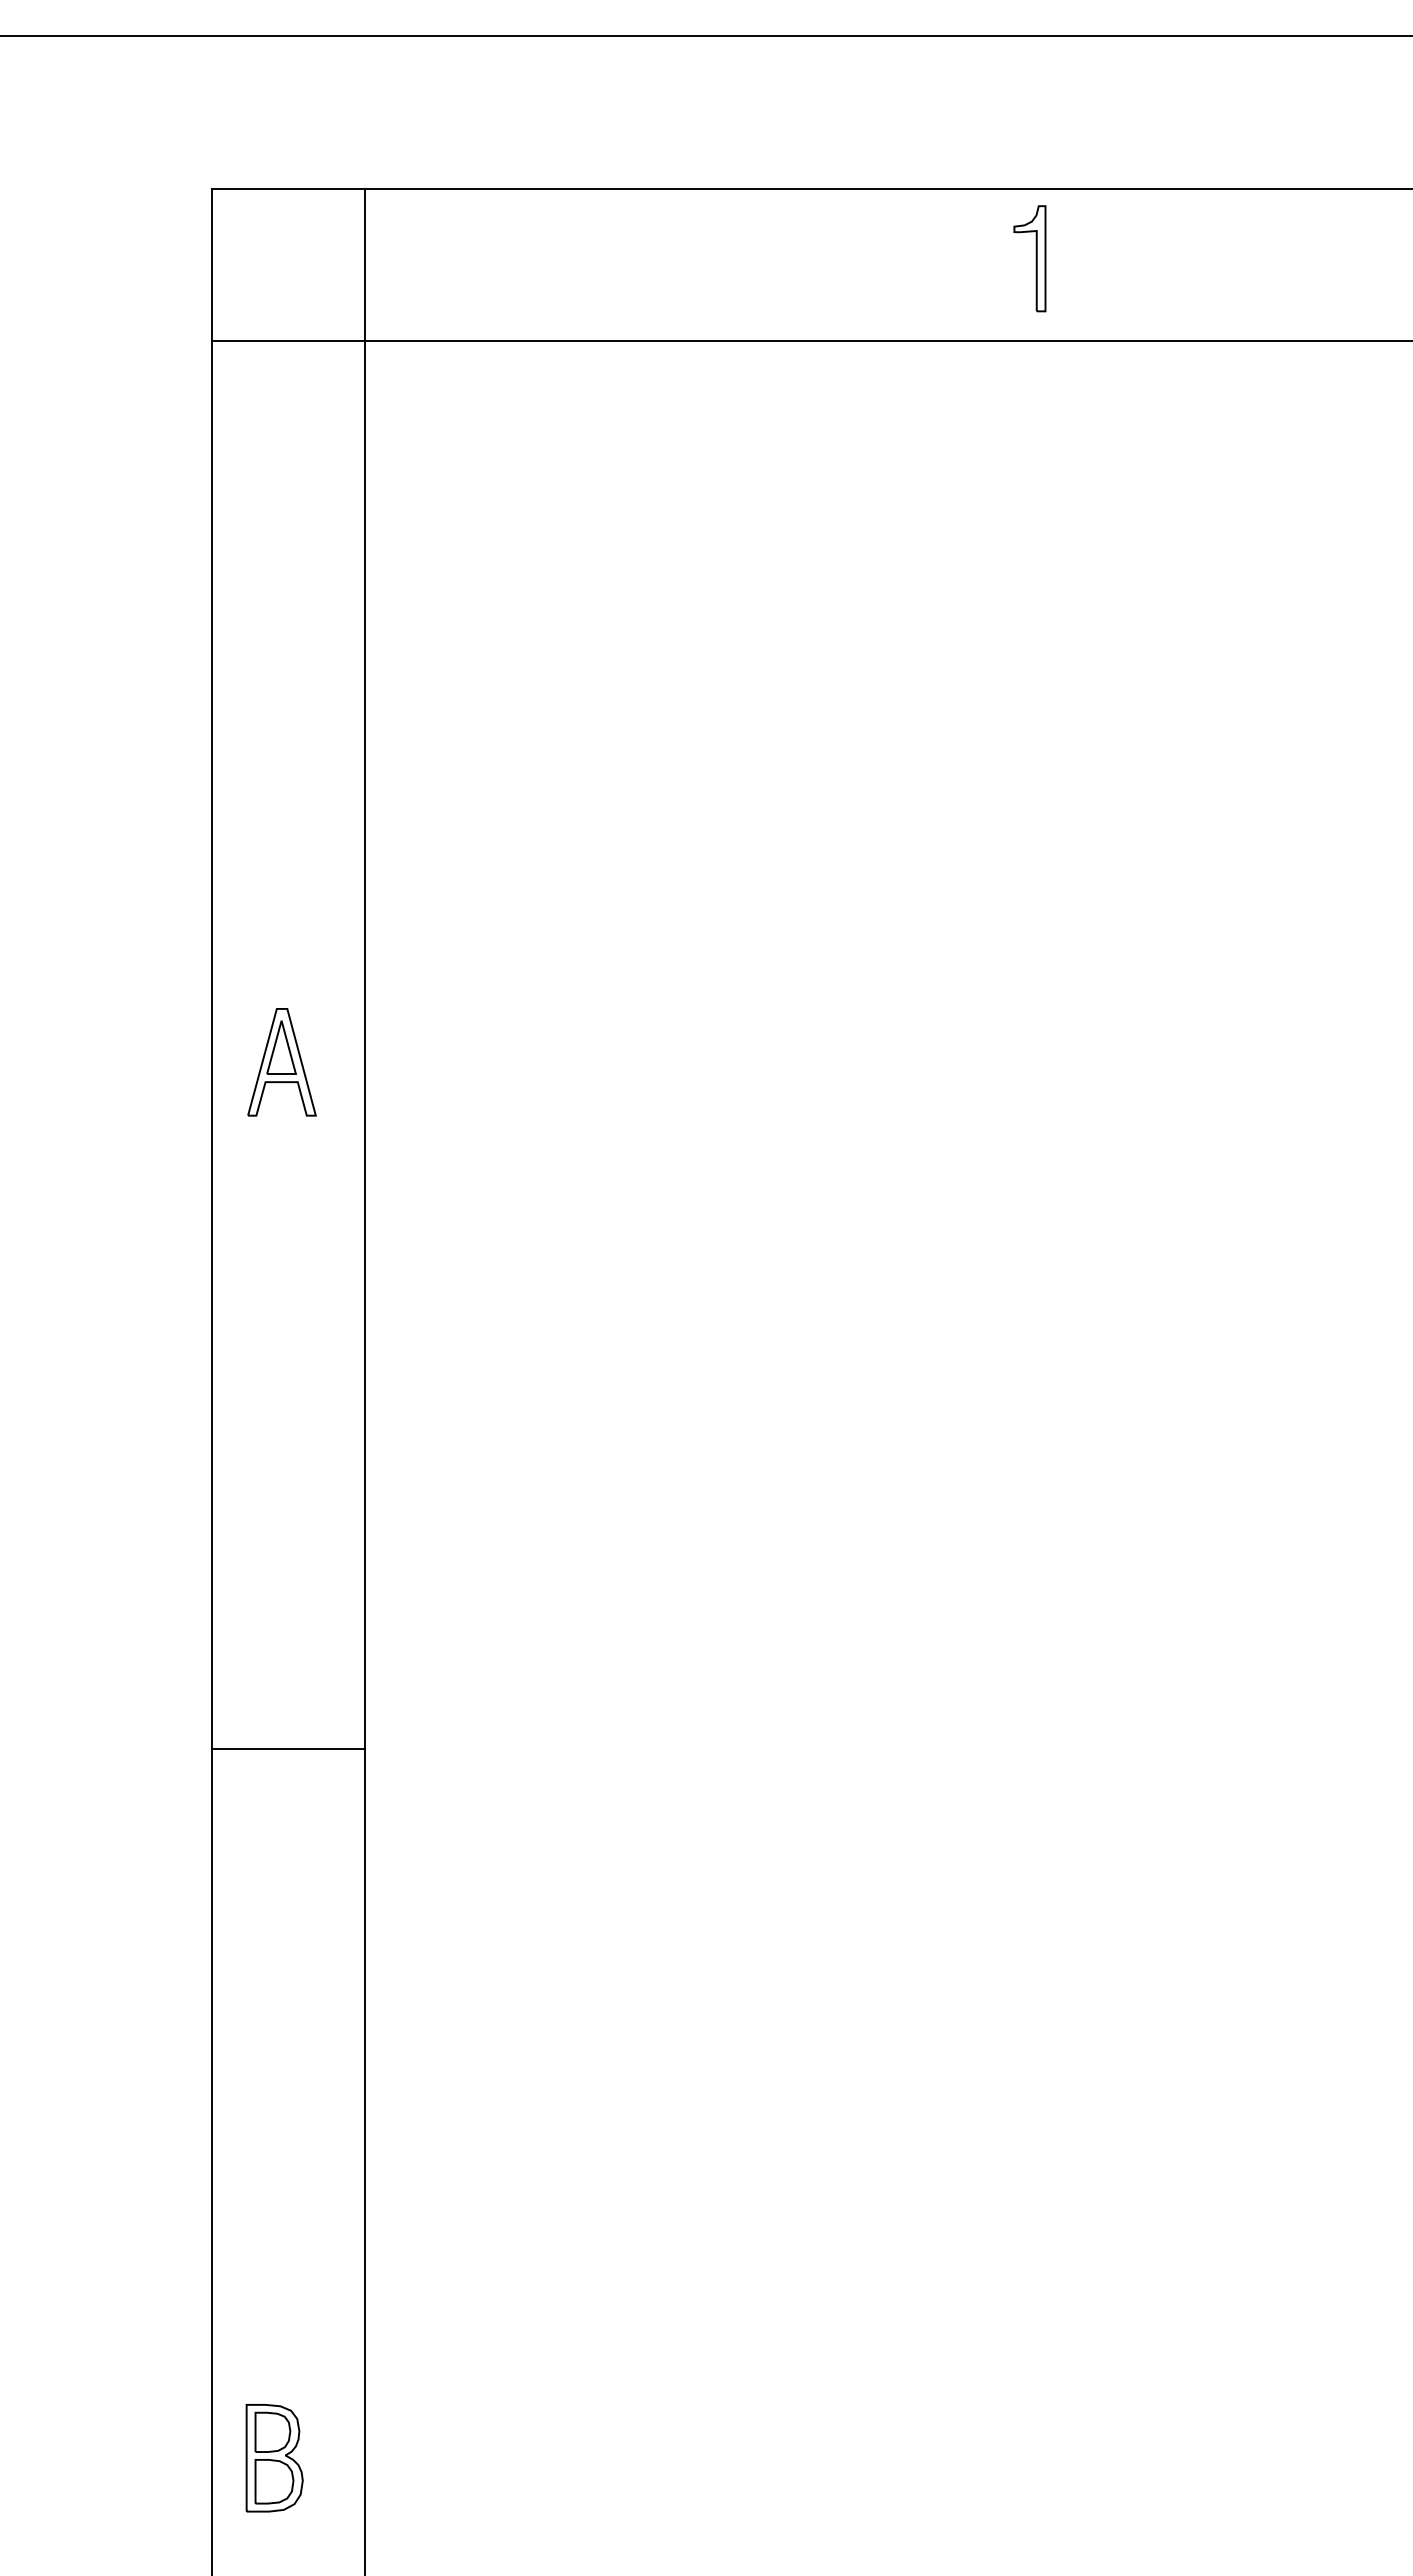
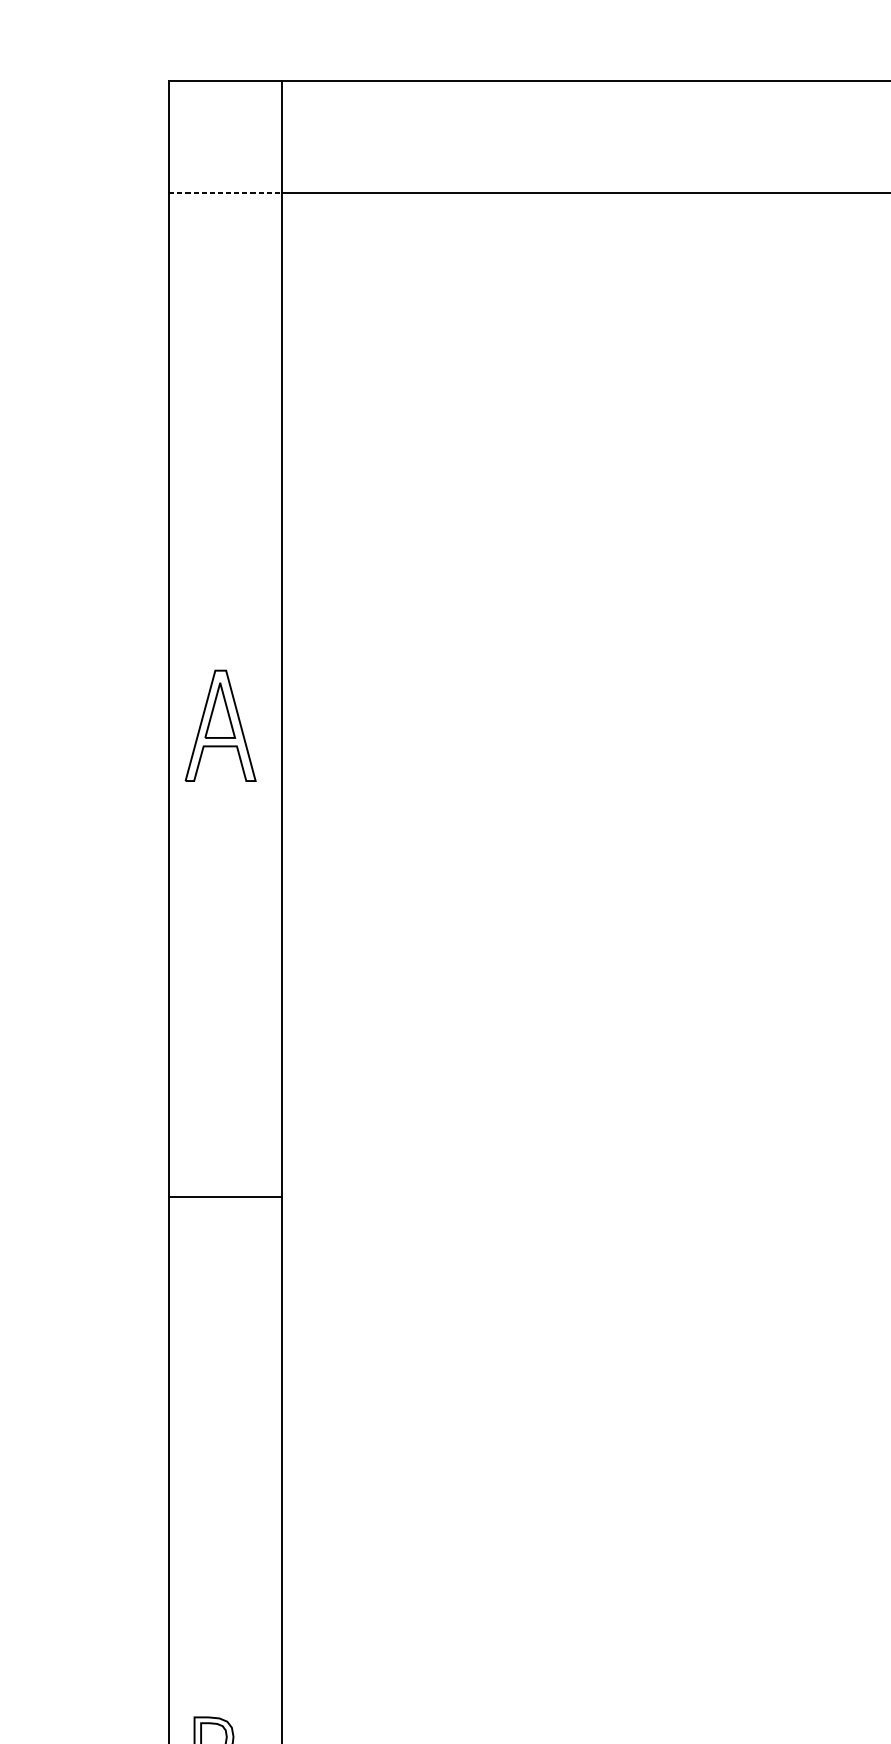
part: (1029, 258) -> (772, 132), removed
line: (288, 341) -> (225, 193), solid -> dashed
part: (281, 1062) -> (220, 726), size x1.4
line: (288, 1749) -> (225, 1197), moved

